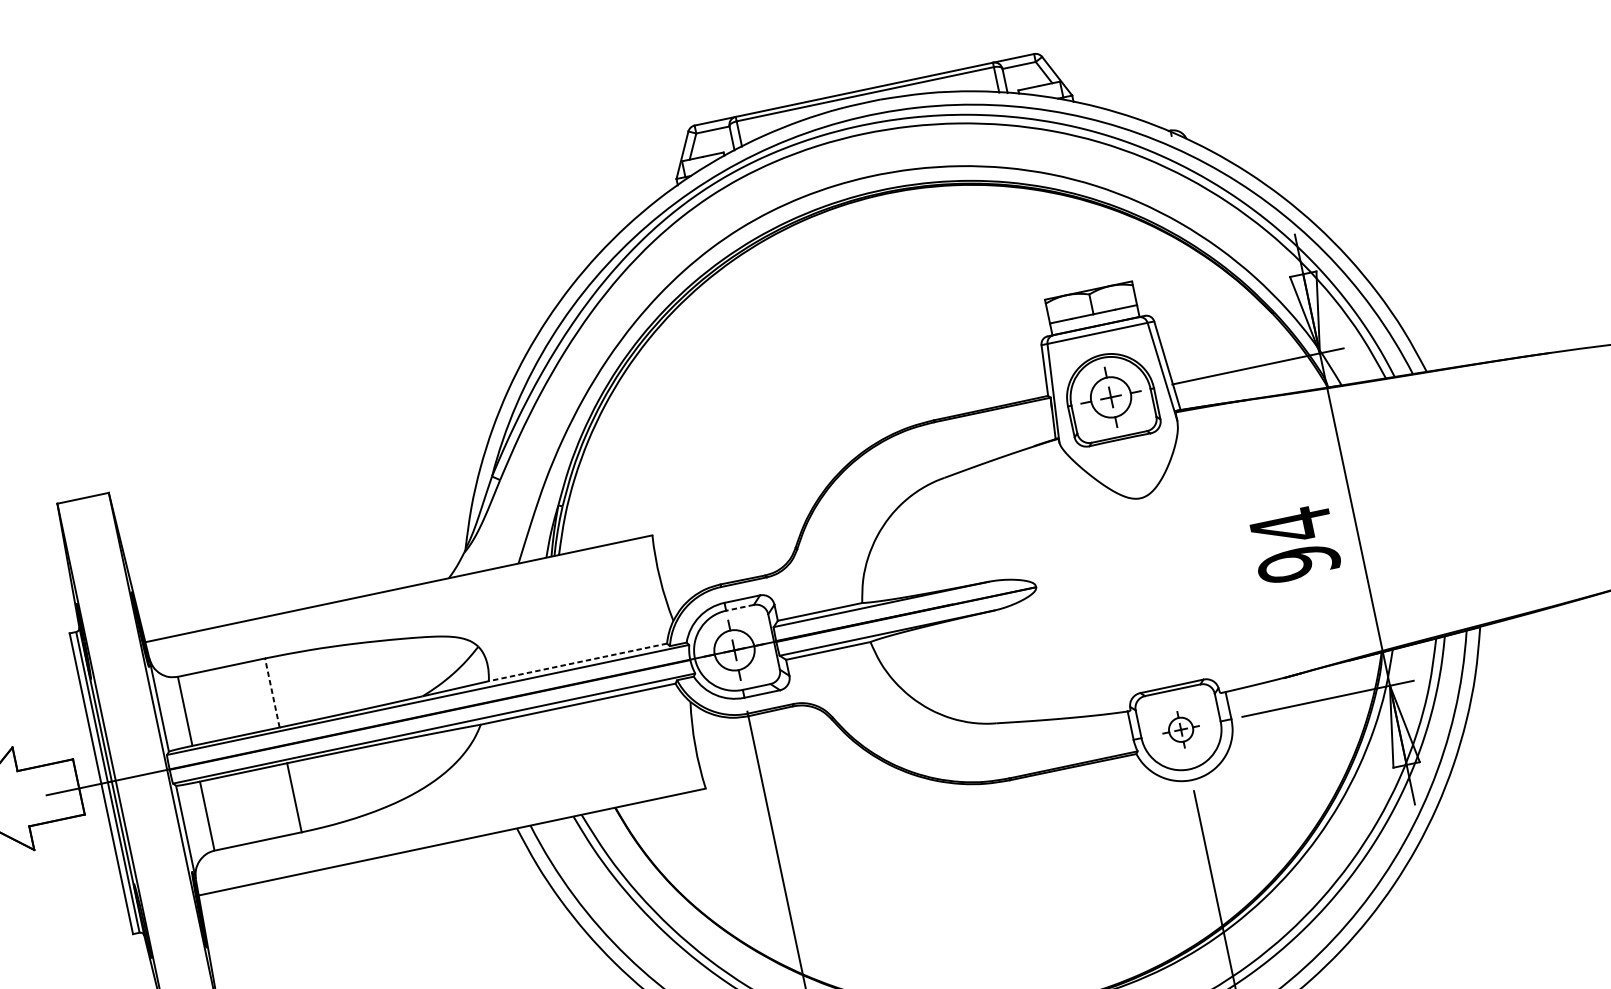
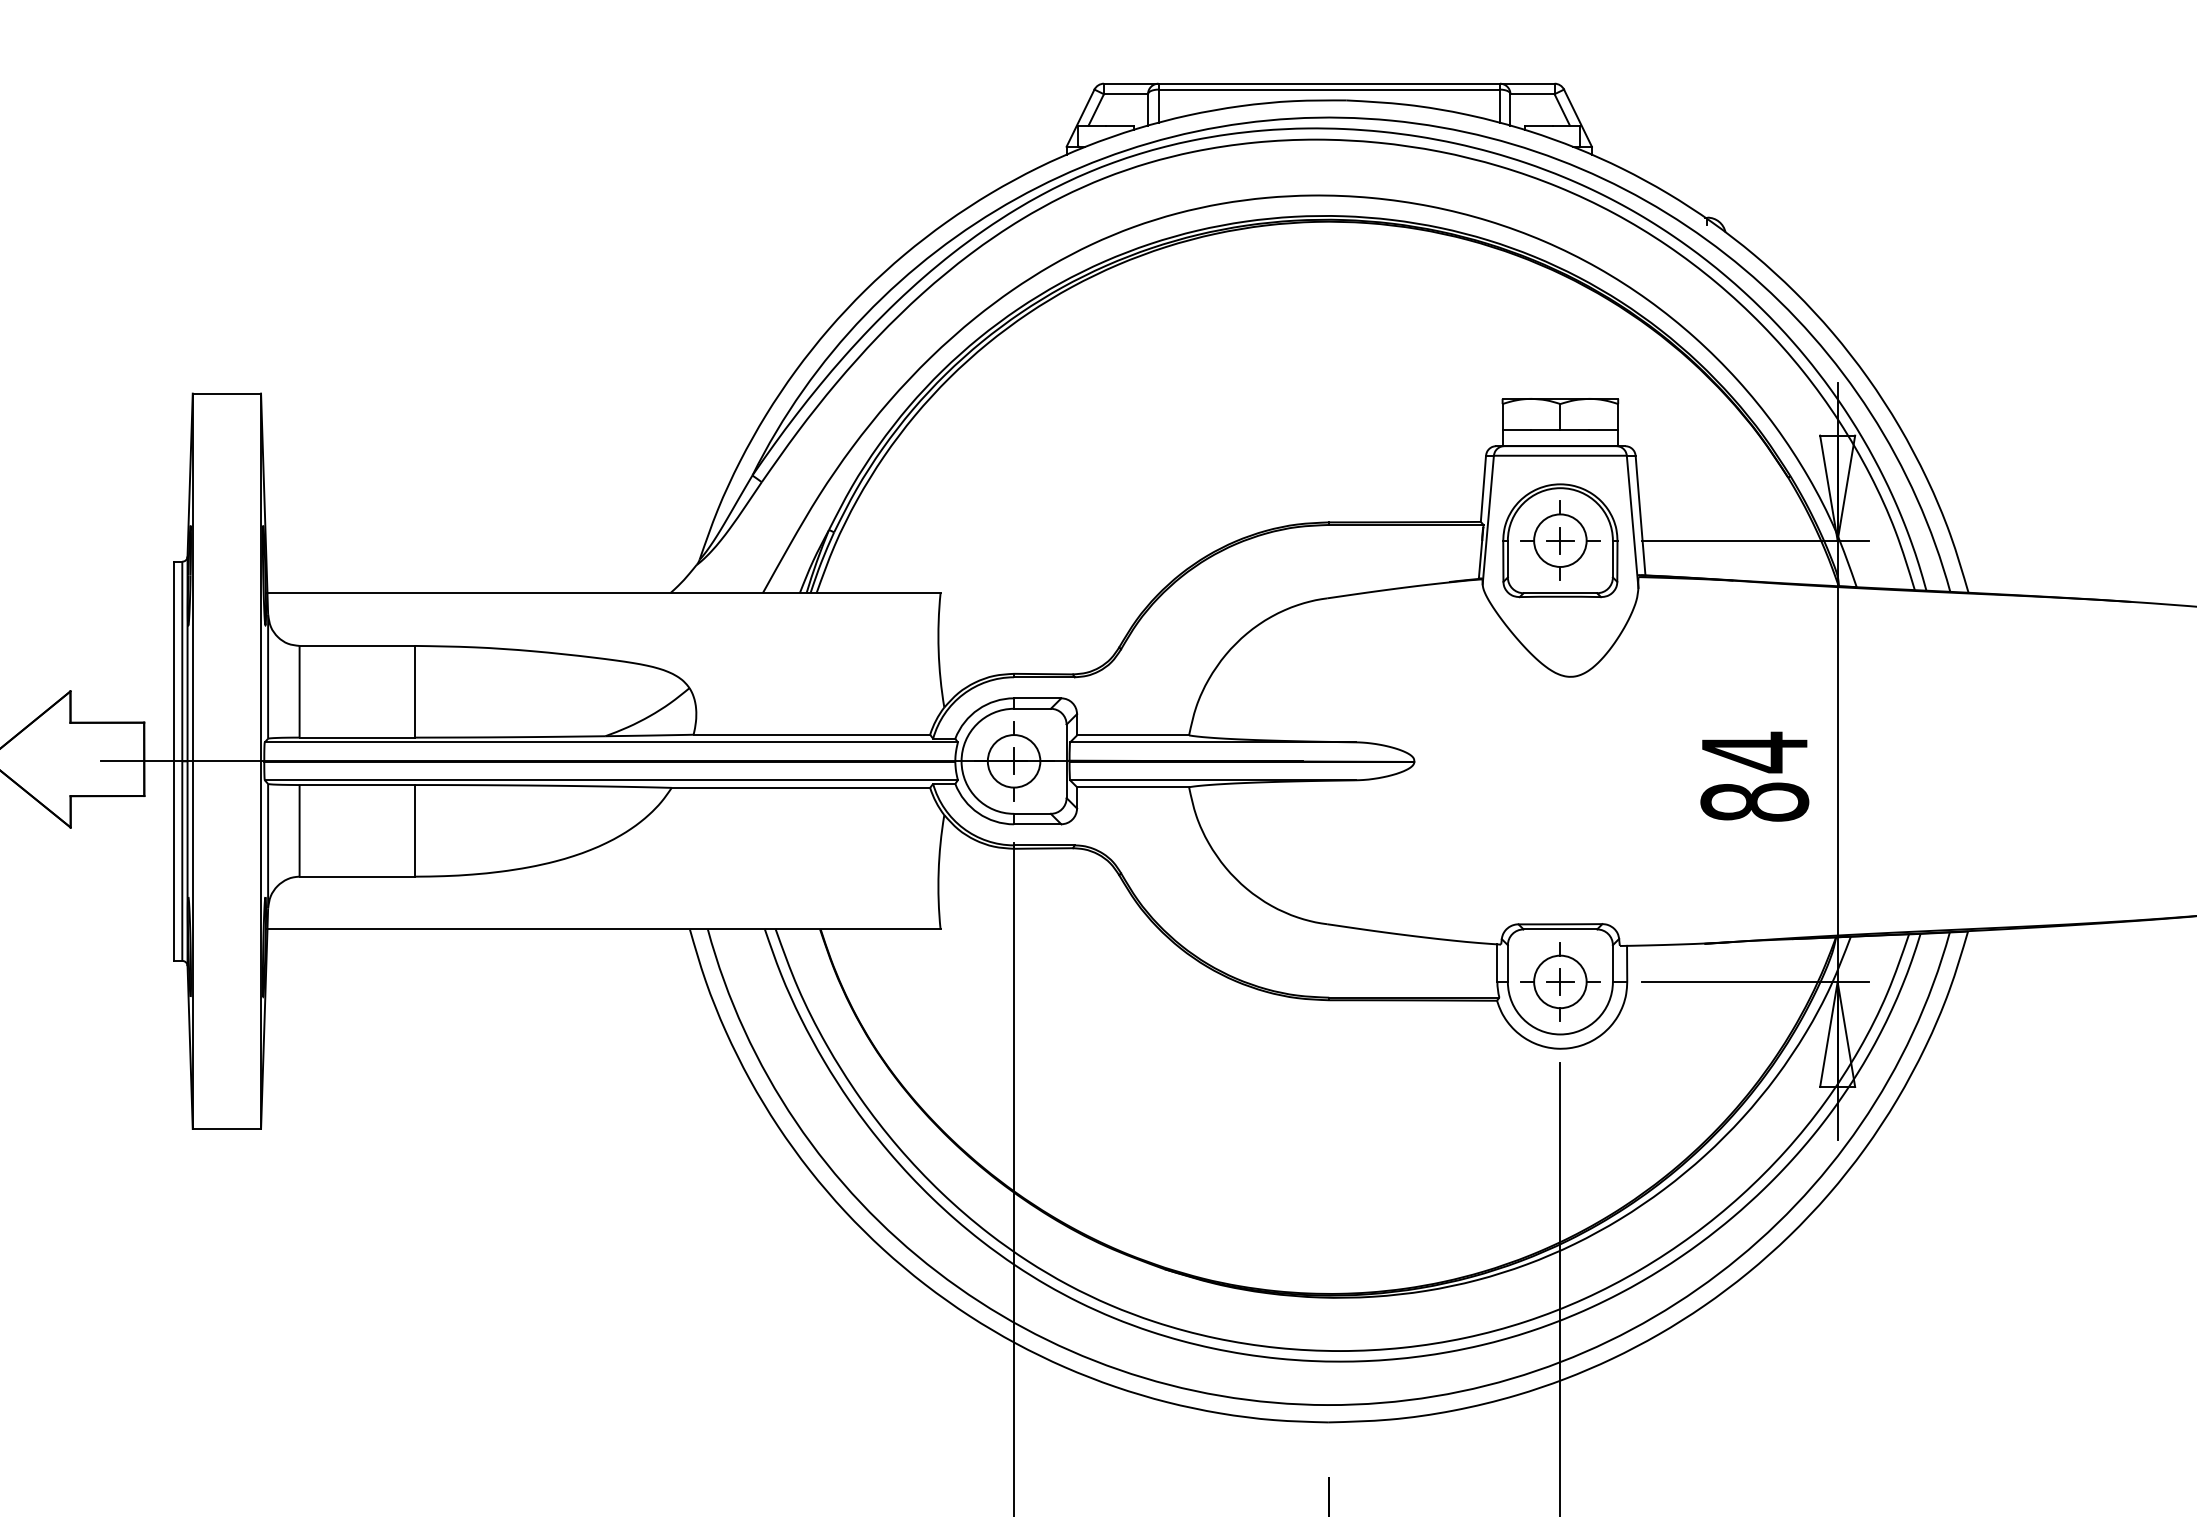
text: (1298, 563) -> (1754, 802), 94 -> 84
line: (739, 607) -> (1031, 708), dashed -> solid
line: (577, 662) -> (811, 734), dashed -> solid
line: (272, 692) -> (415, 691), dashed -> solid
part: (1181, 729) -> (1560, 981), size x1.67

